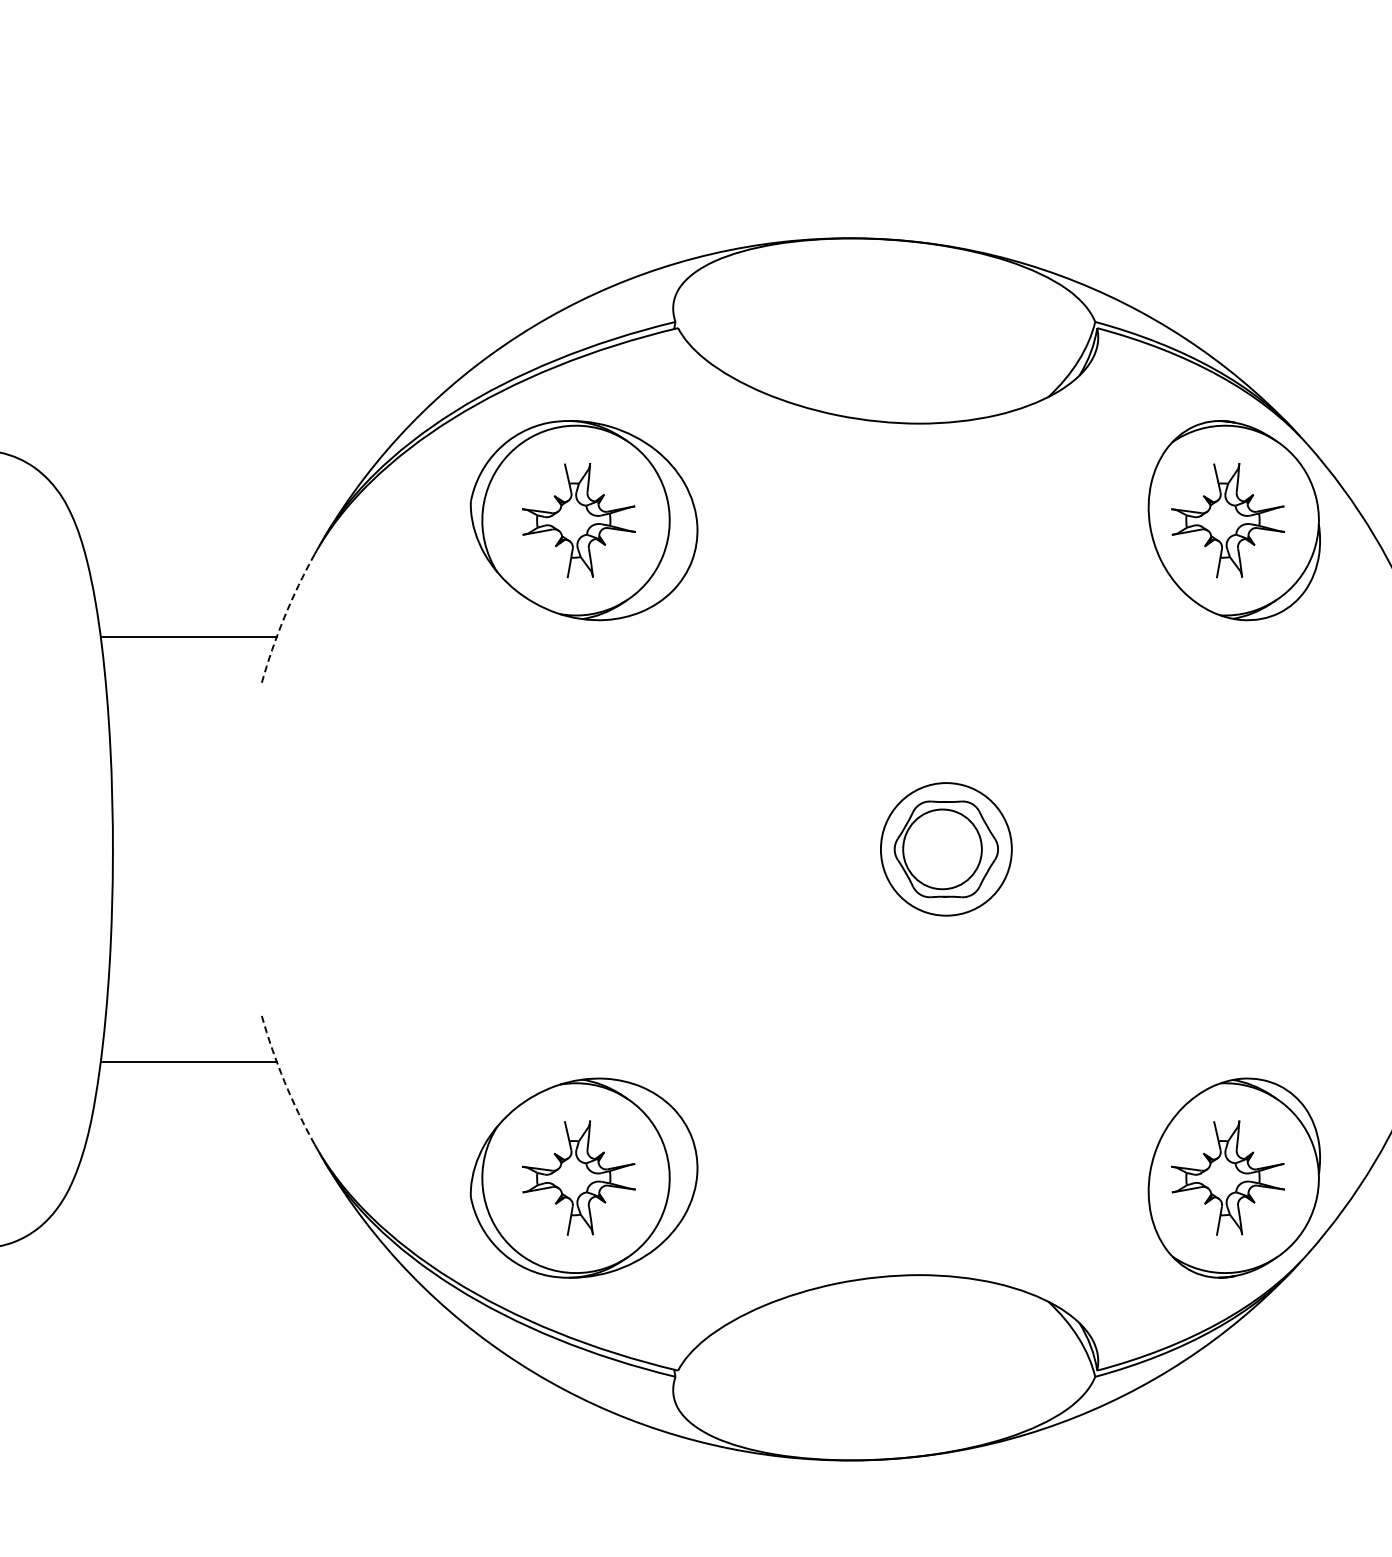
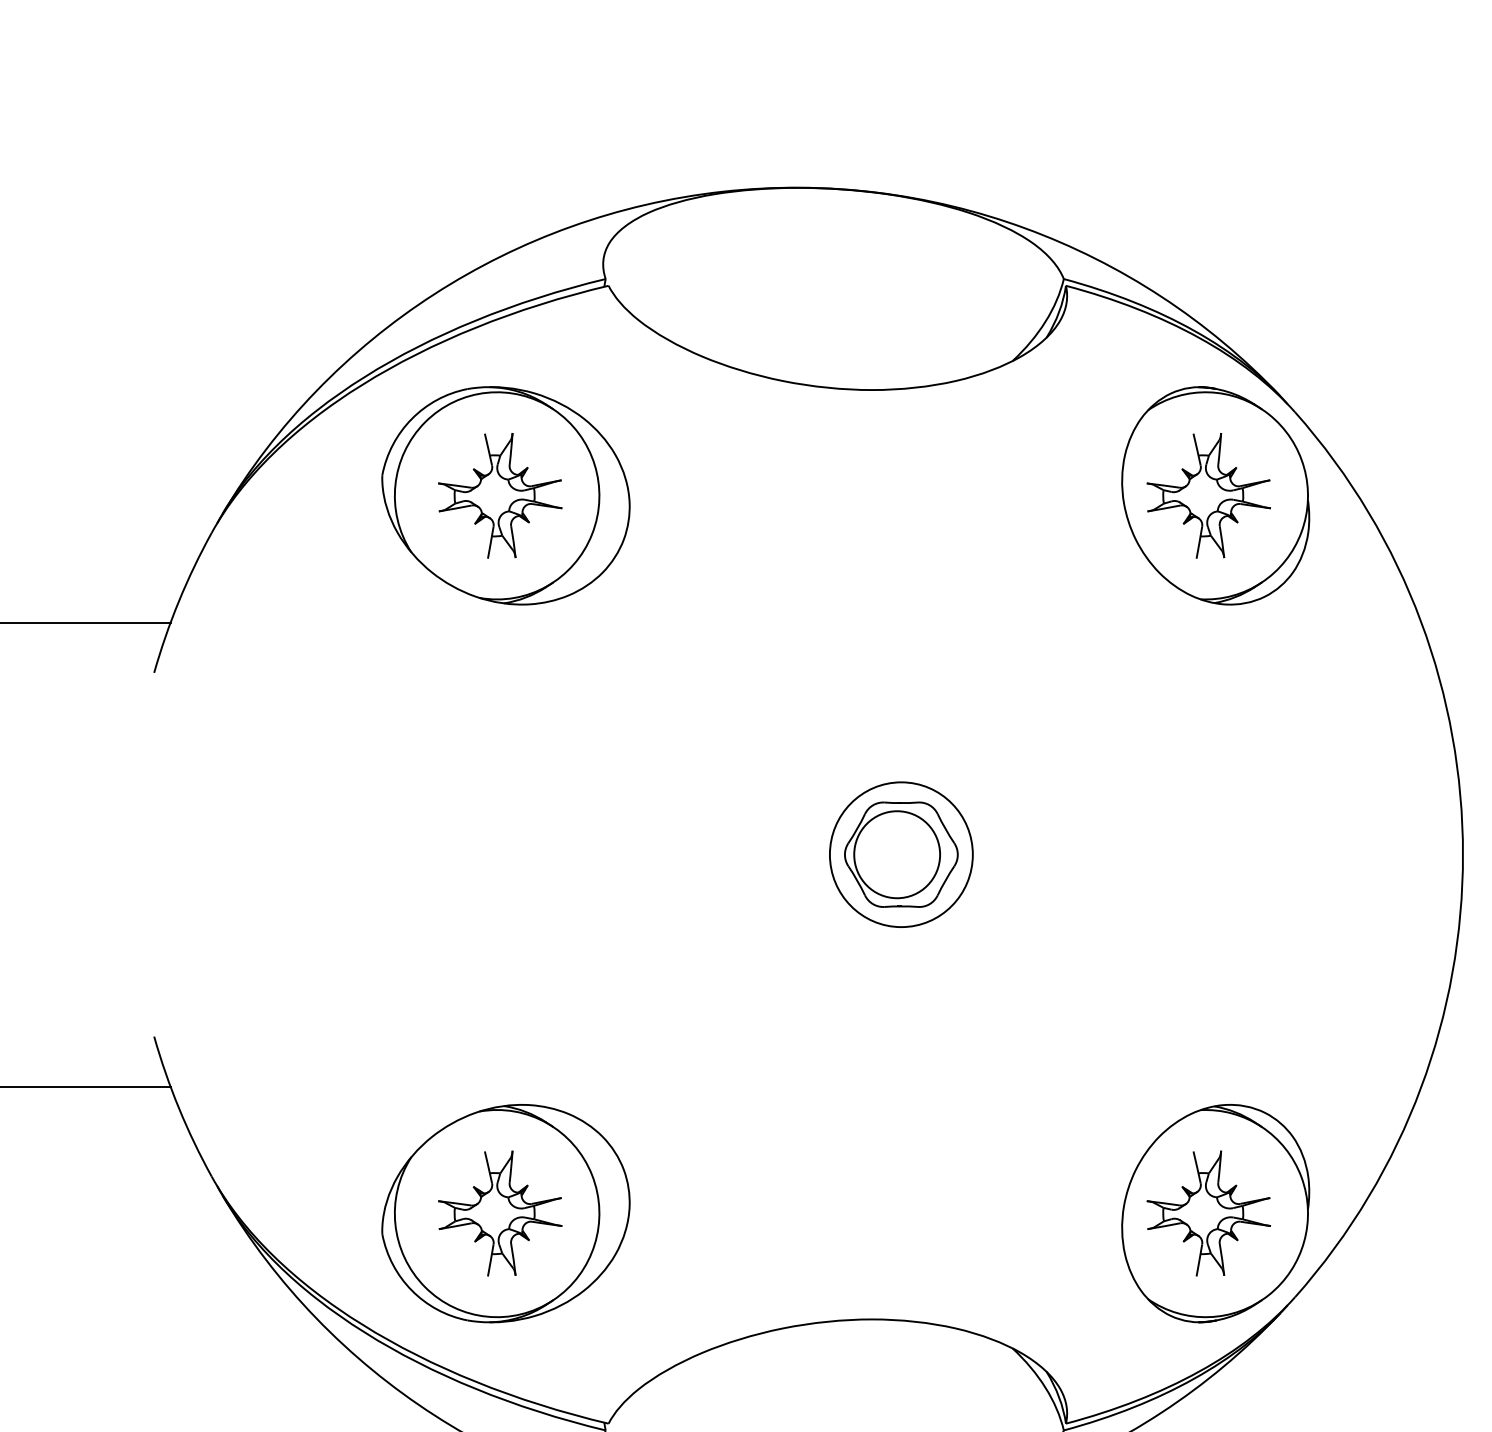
arc: (284, 617) -> (178, 601), dashed -> solid
arc: (284, 1081) -> (178, 1108), dashed -> solid

